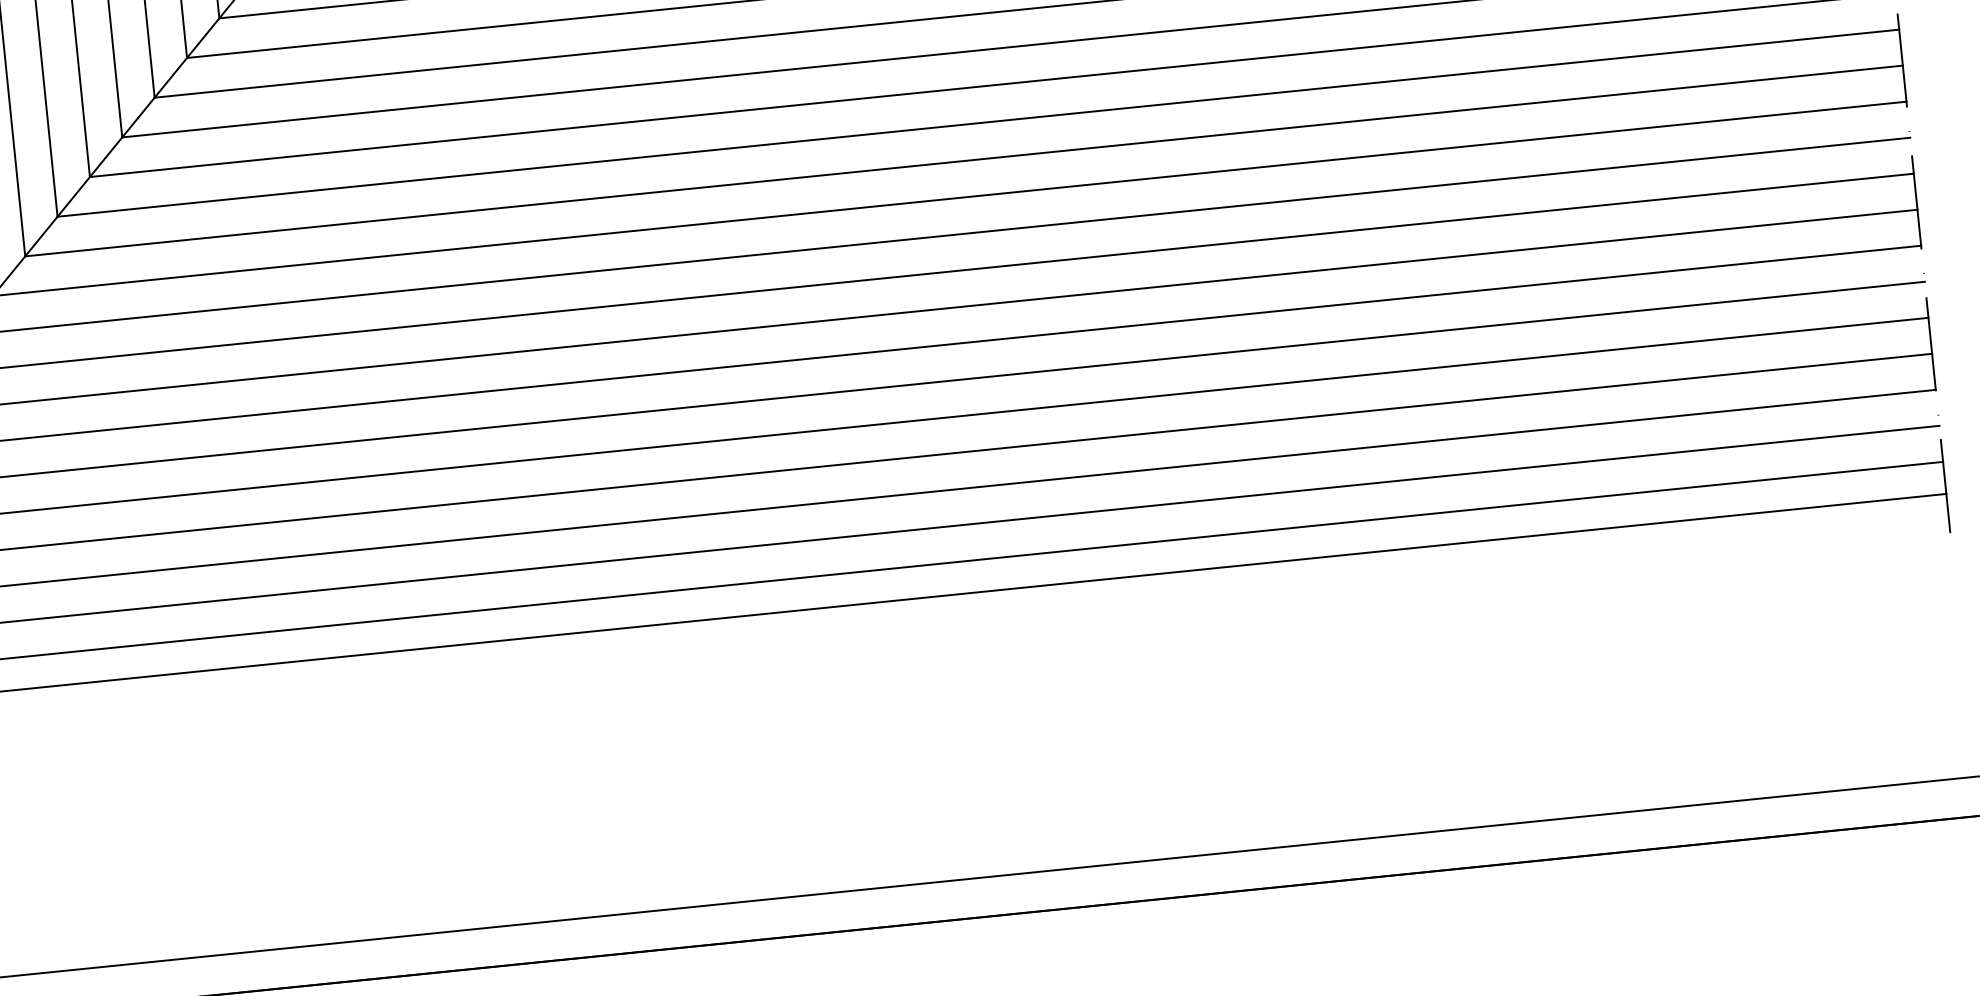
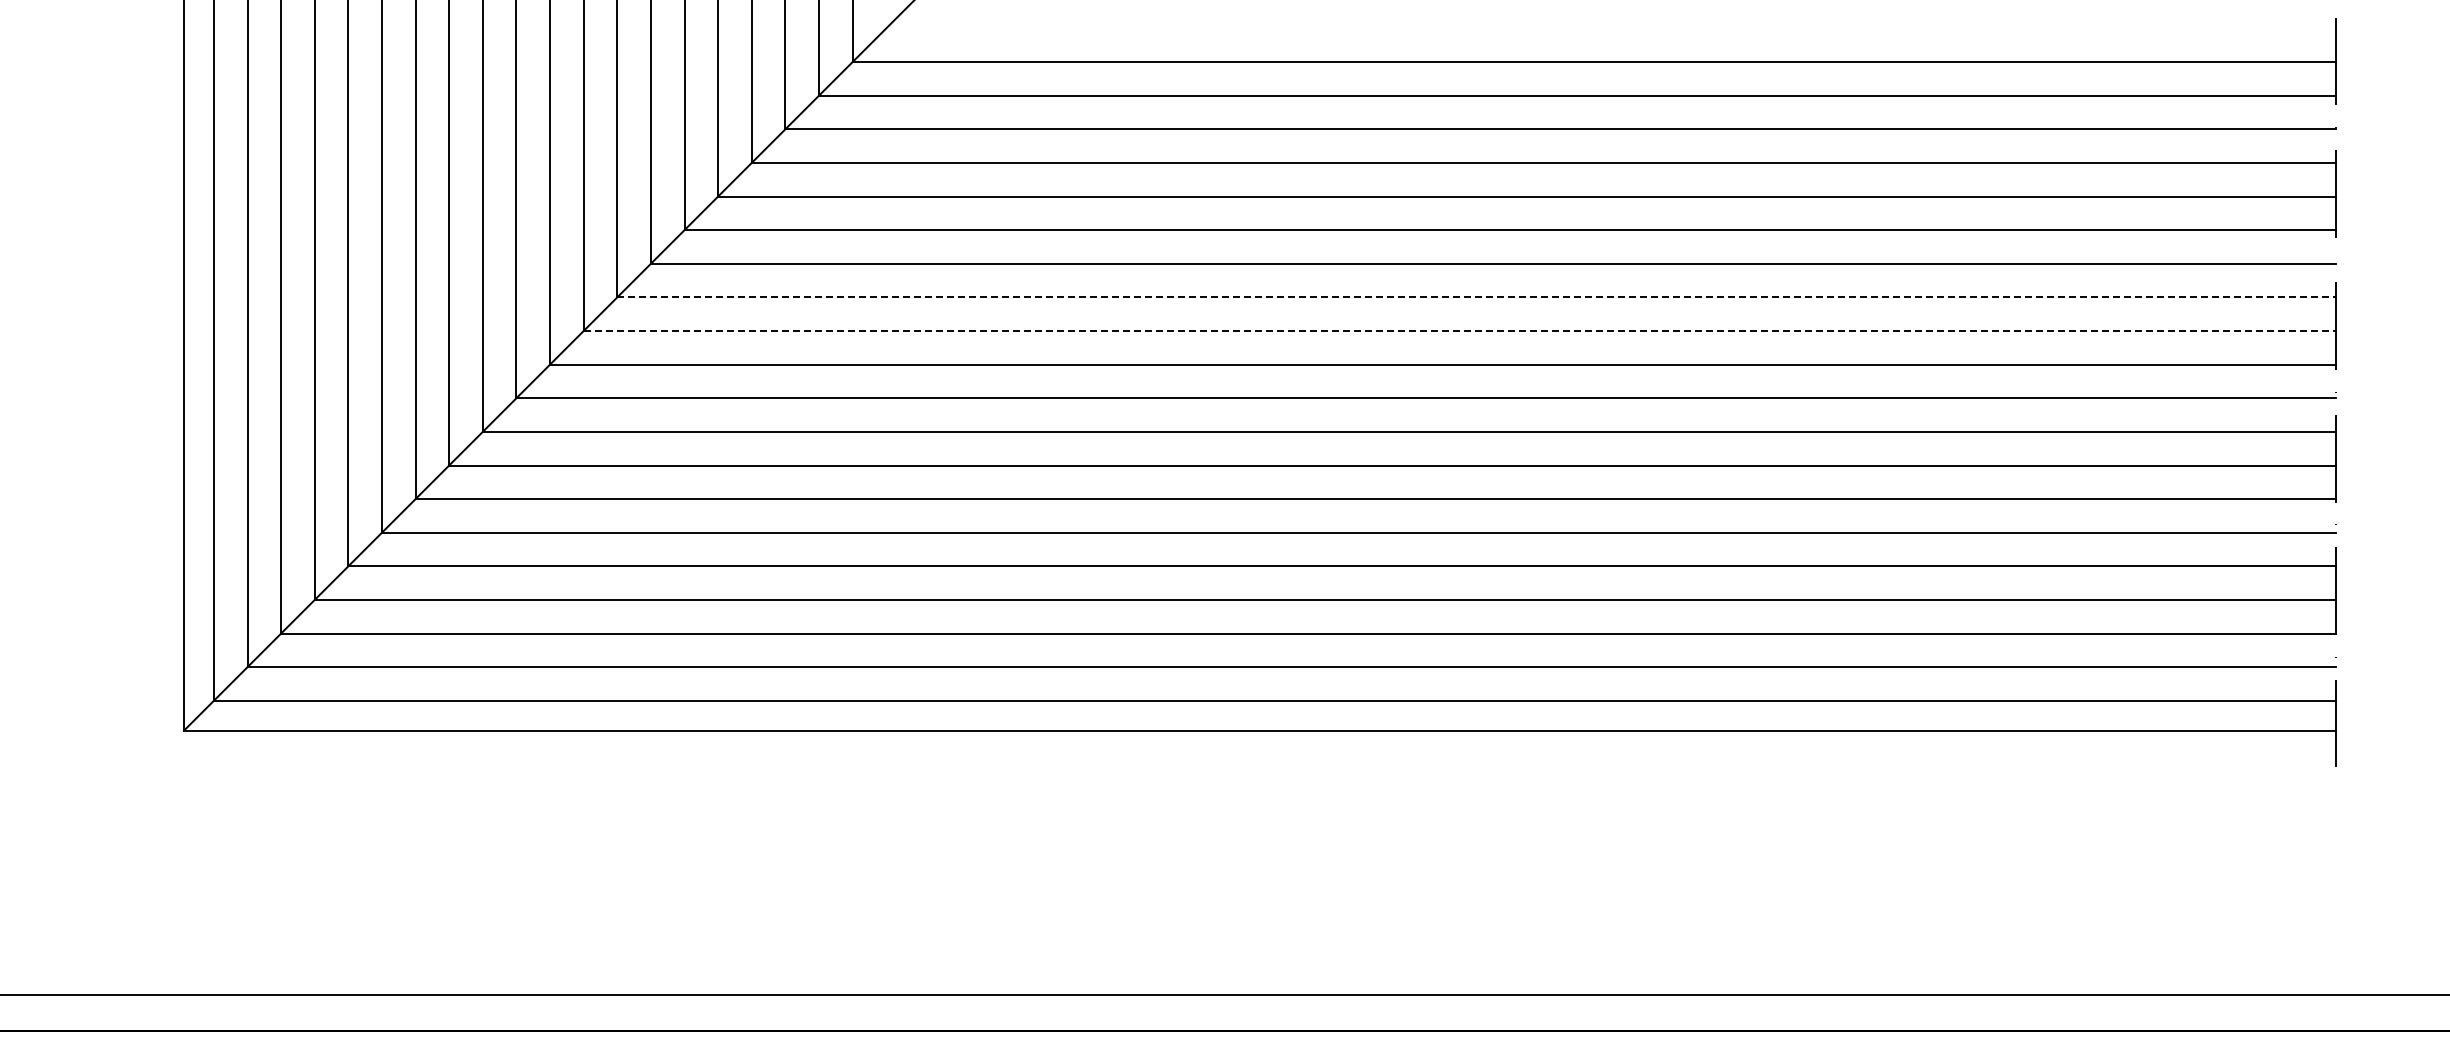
line: (979, 123) -> (1477, 297), solid -> dashed
line: (964, 160) -> (1460, 330), solid -> dashed

